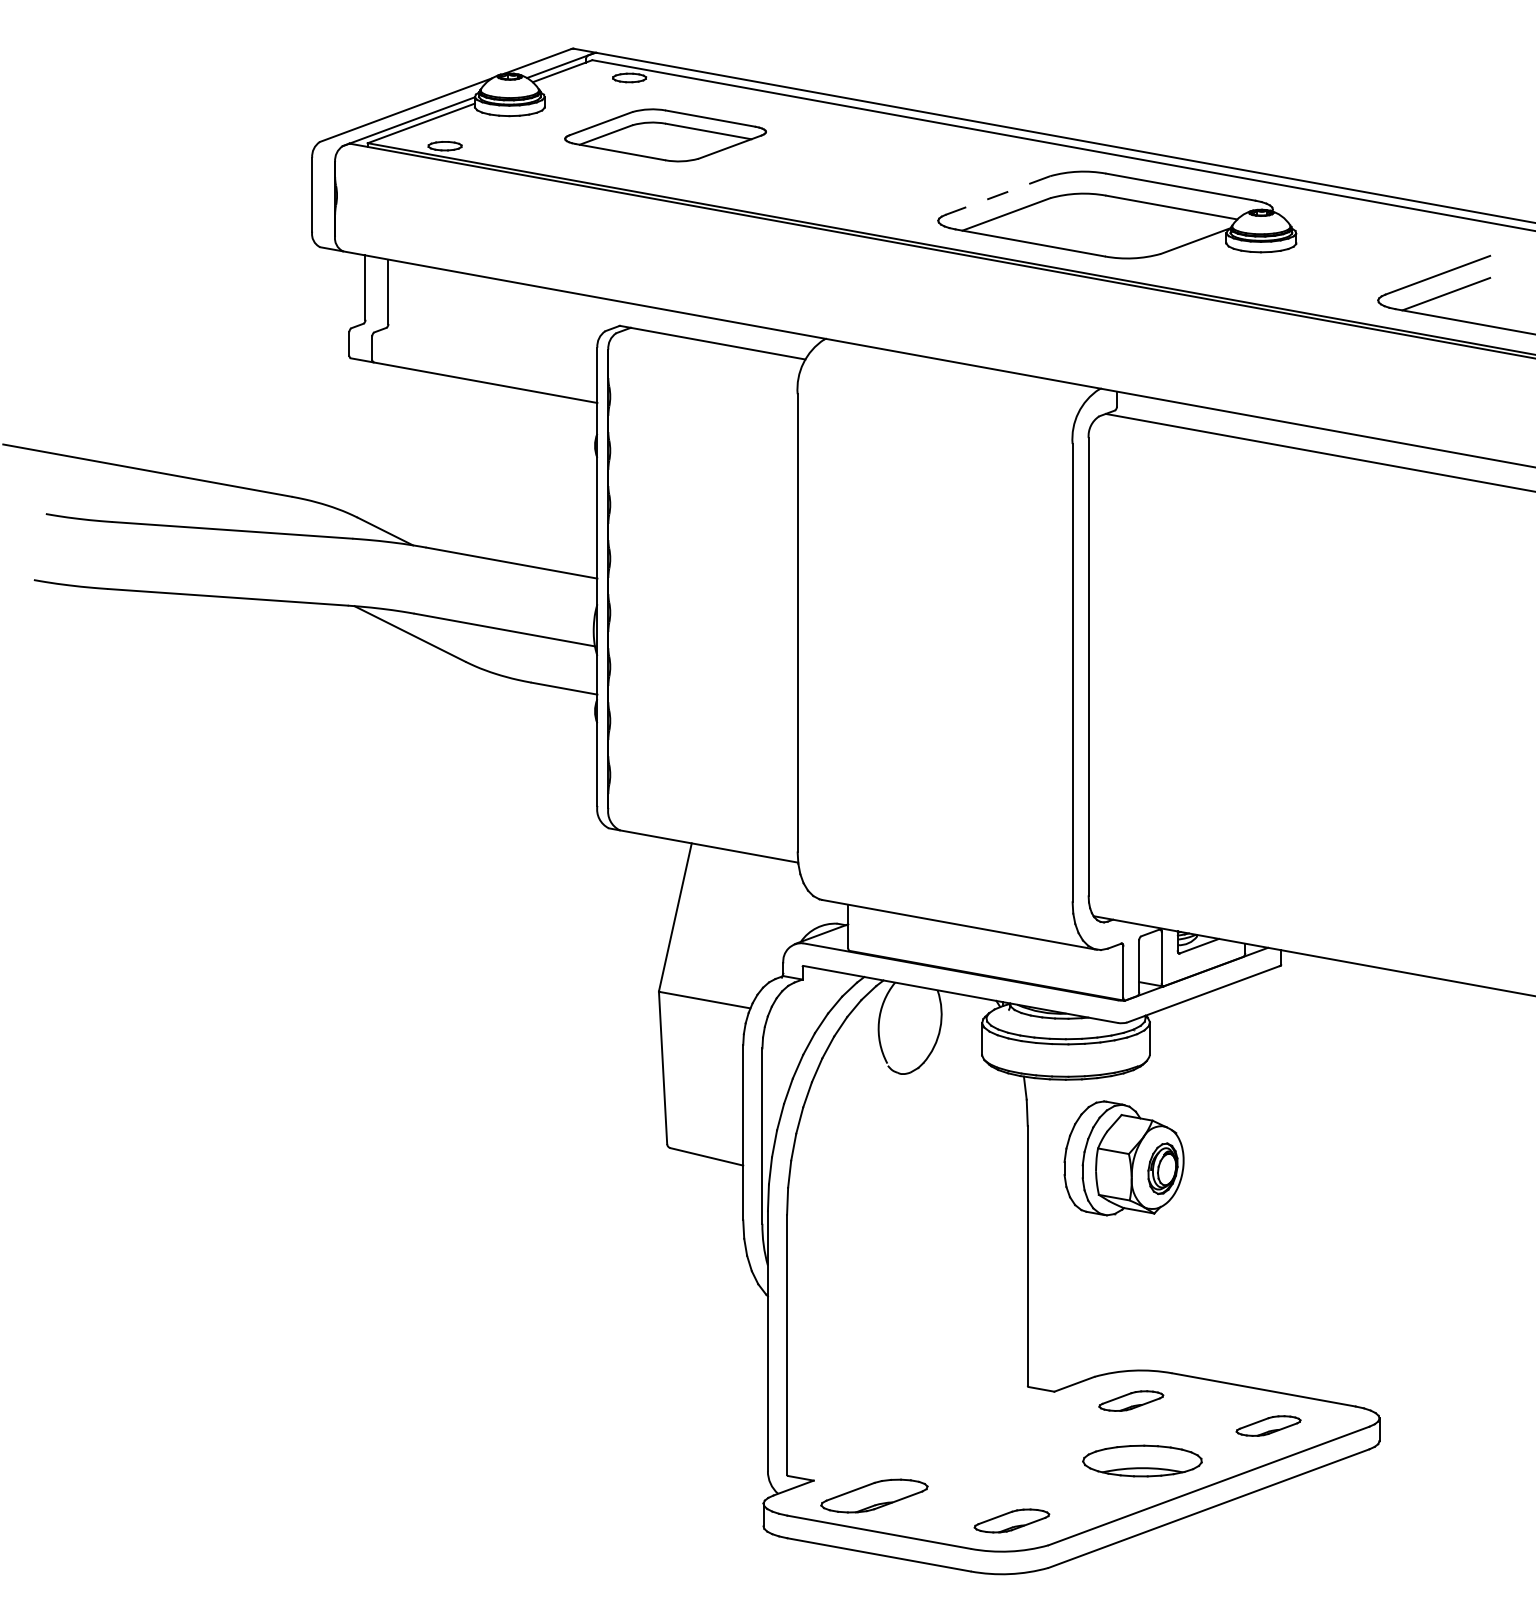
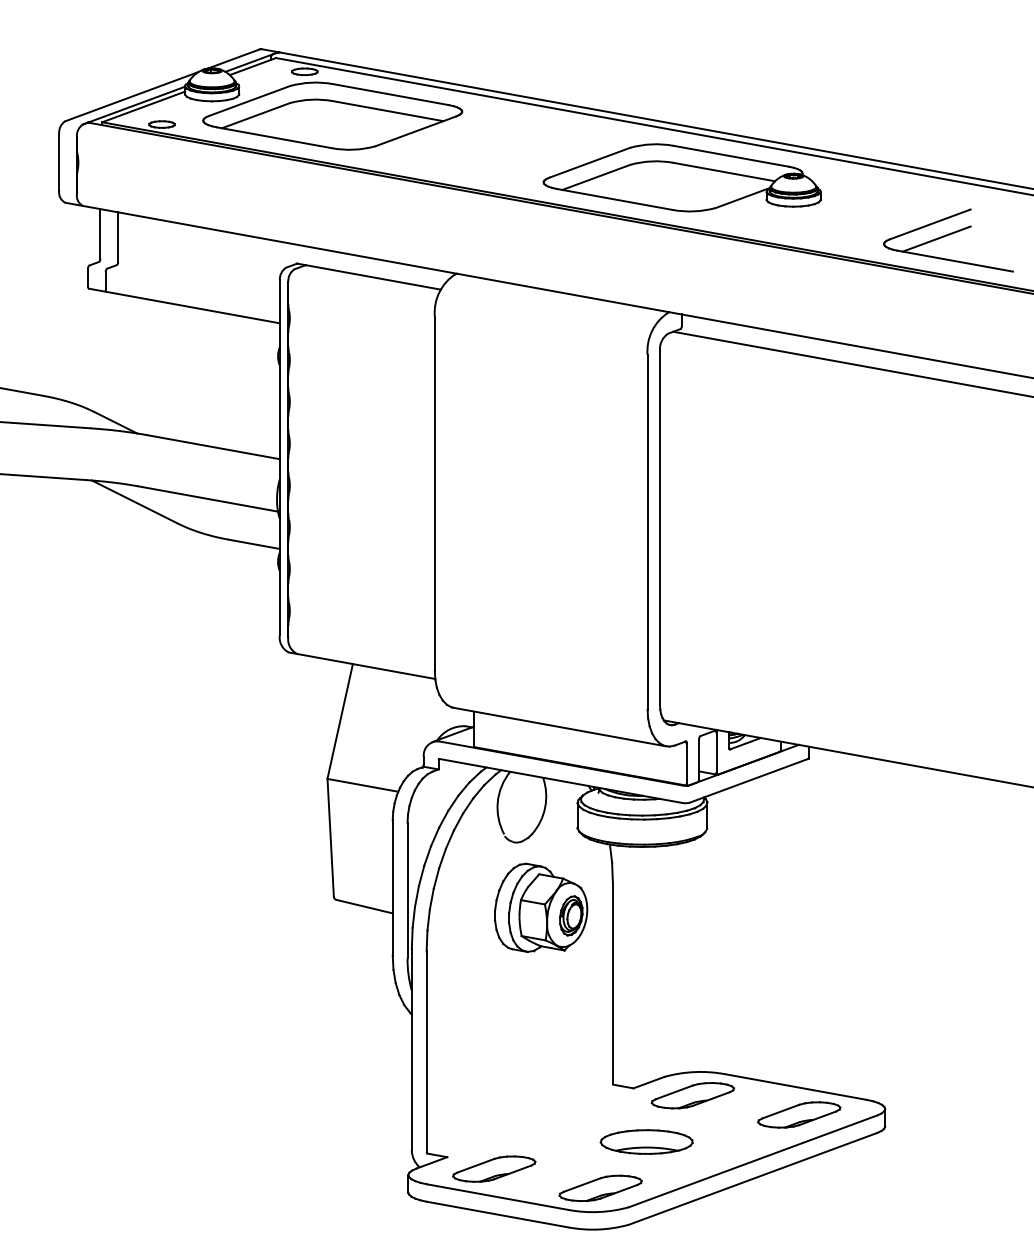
part: (665, 135) -> (332, 116), size x1.67
line: (997, 195) -> (589, 162), dashed -> solid
part: (1123, 1158) -> (540, 907), moved
part: (1131, 1400) -> (693, 1095), size x1.67
part: (1268, 1425) -> (799, 1114), size x1.67
part: (1142, 1460) -> (646, 1141), moved
part: (1011, 1520) -> (600, 1188), size x1.43

